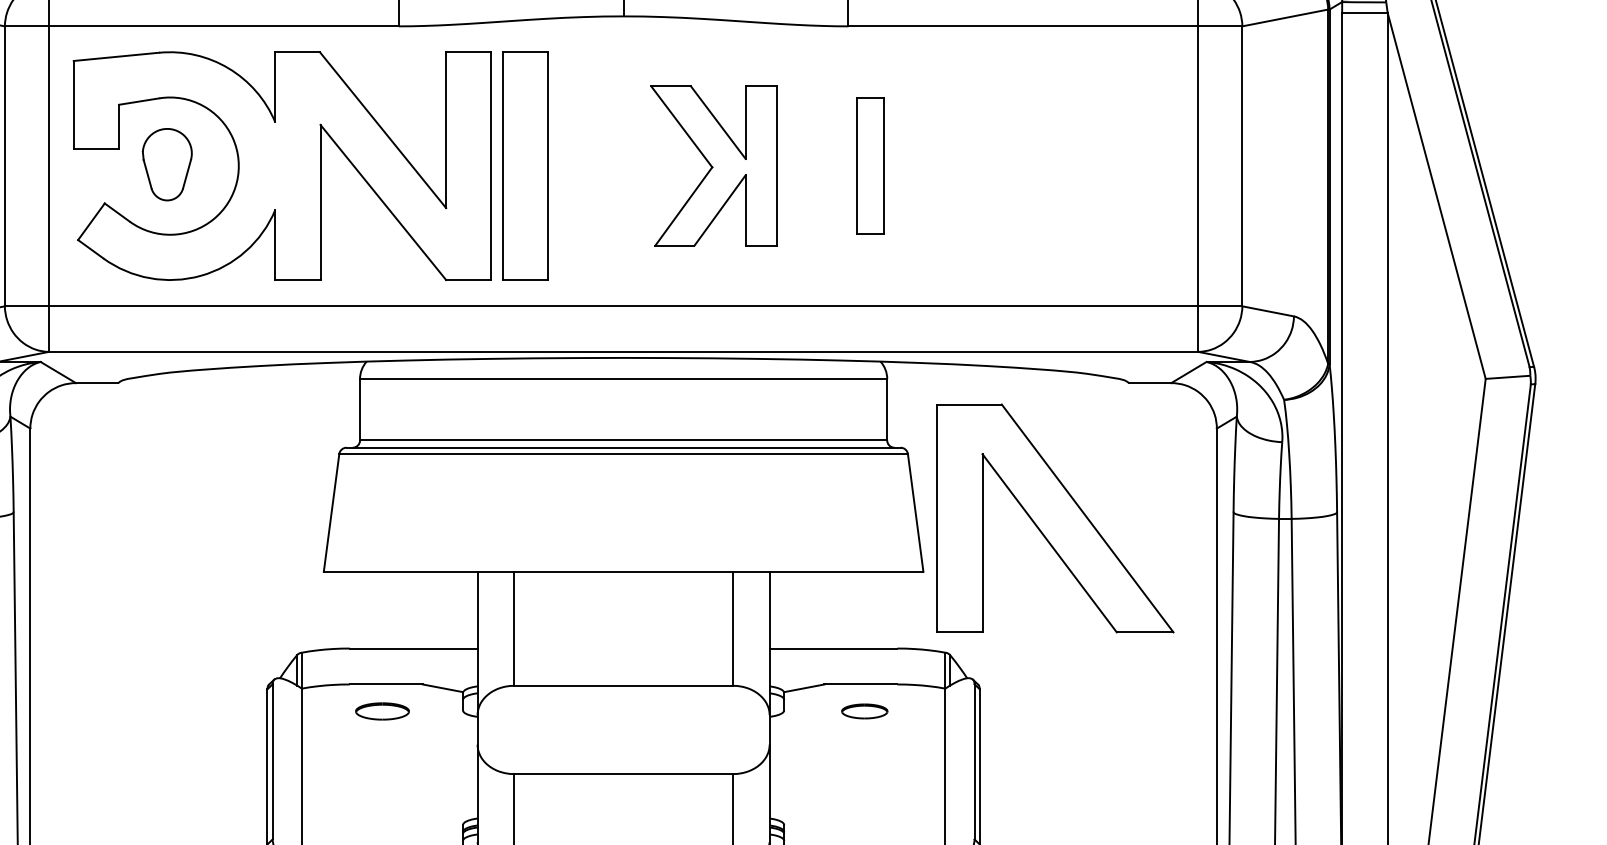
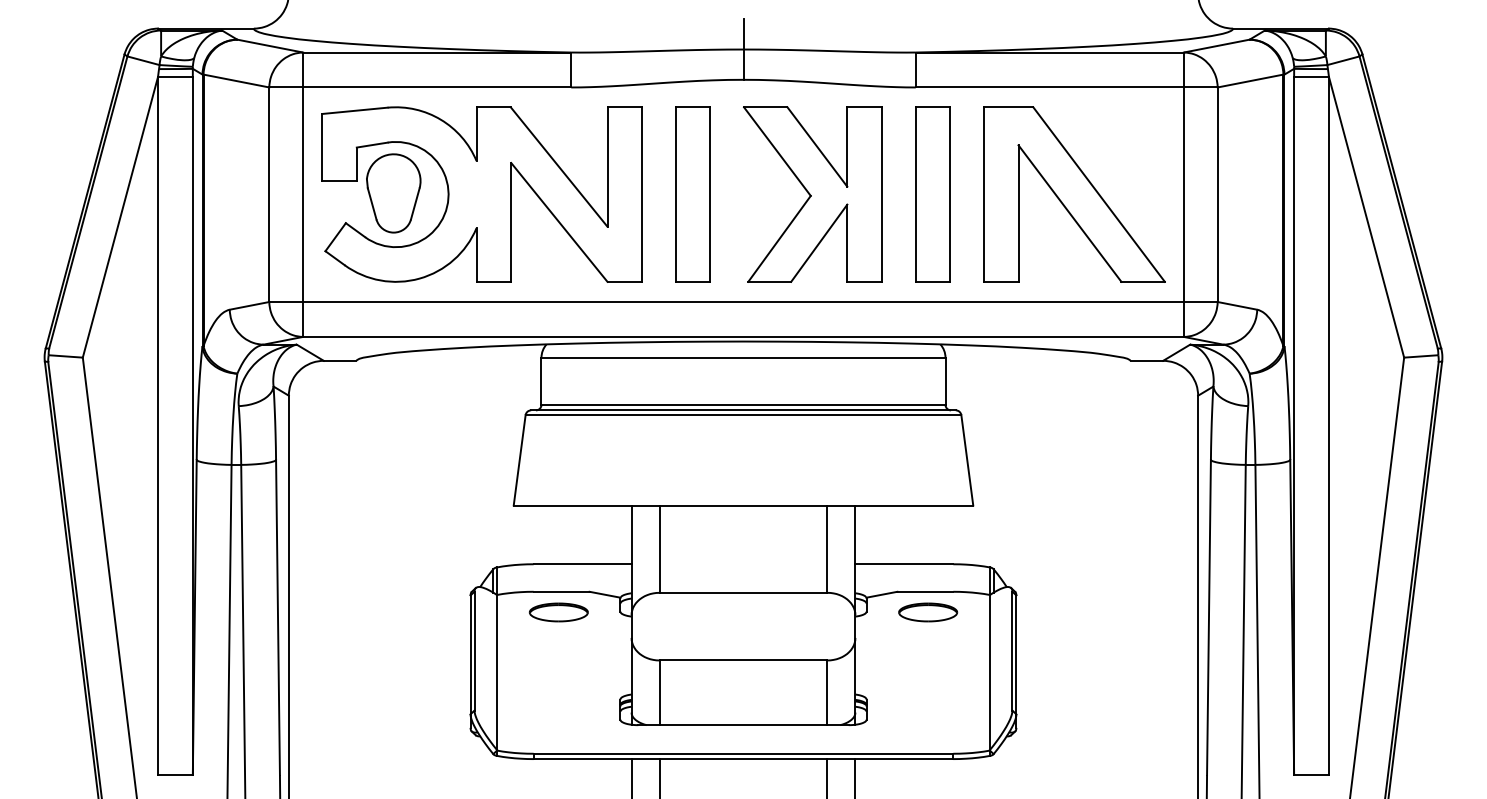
part: (166, 164) -> (393, 193), size x1.43
part: (524, 166) -> (692, 194), moved
part: (713, 166) -> (812, 194), size x1.43
part: (870, 166) -> (932, 194), size x1.67
part: (1055, 518) -> (1074, 194), moved
part: (382, 711) -> (558, 612), size x1.43
part: (865, 711) -> (928, 612), size x1.67

